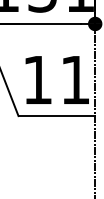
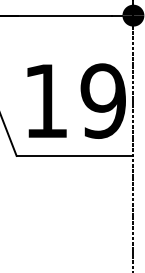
text: (75, 79) -> (103, 100), 11 -> 19

